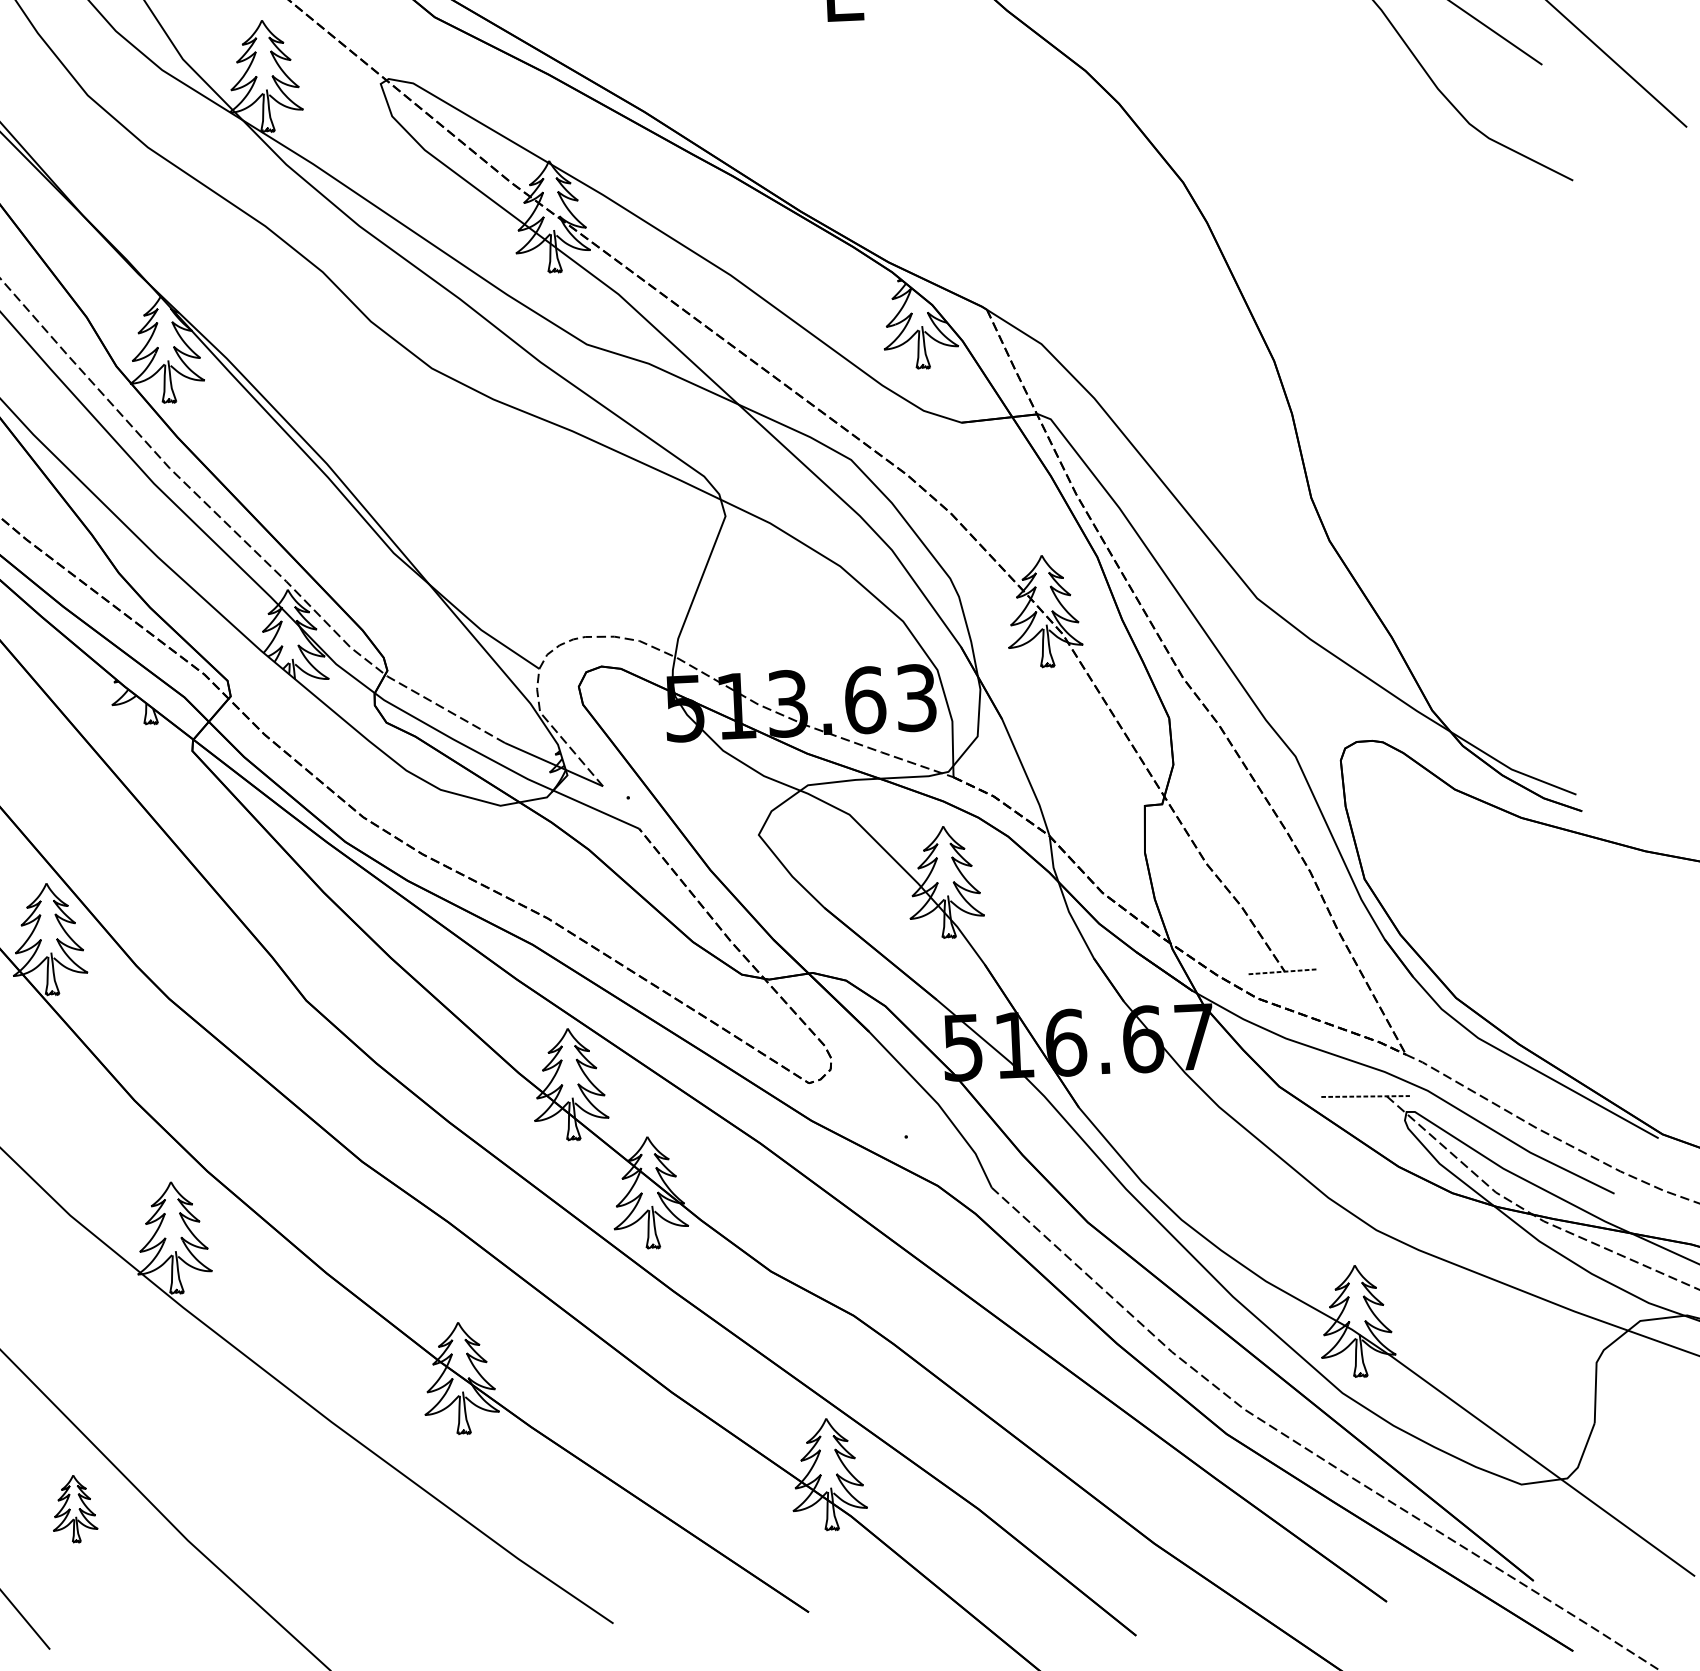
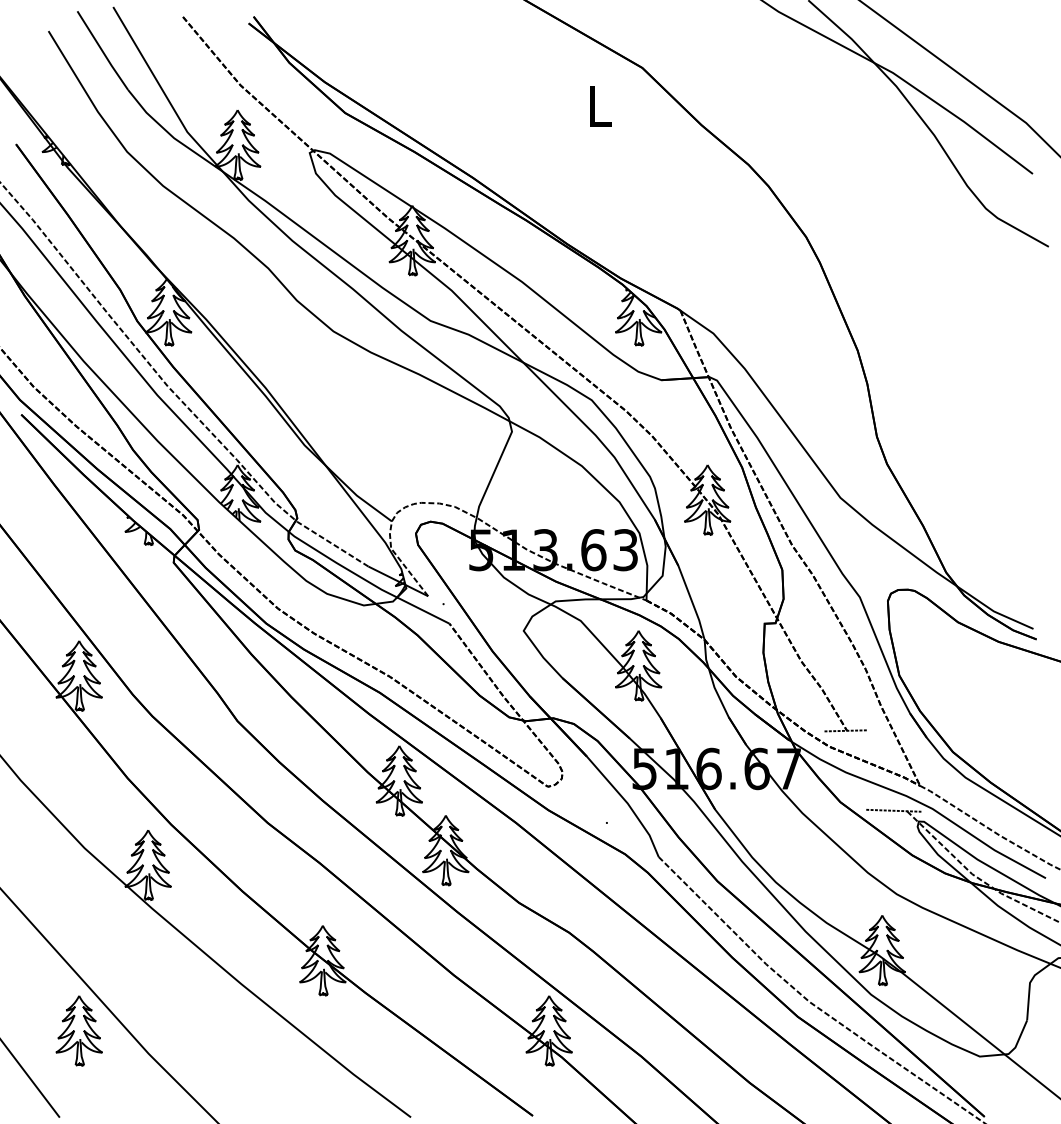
part: (73, 1508) -> (78, 1030), size x1.67

